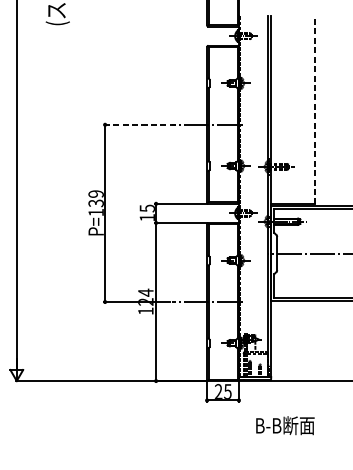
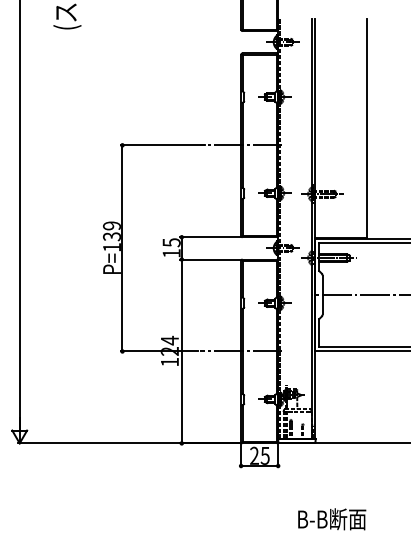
line: (315, 110) -> (367, 128), dashed -> solid
line: (139, 124) -> (162, 145), dashed -> solid
text: (285, 425) -> (332, 519), moved

